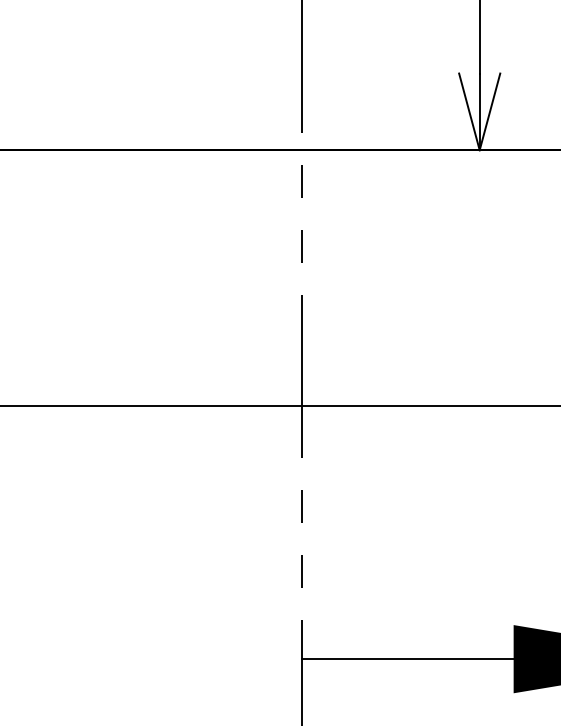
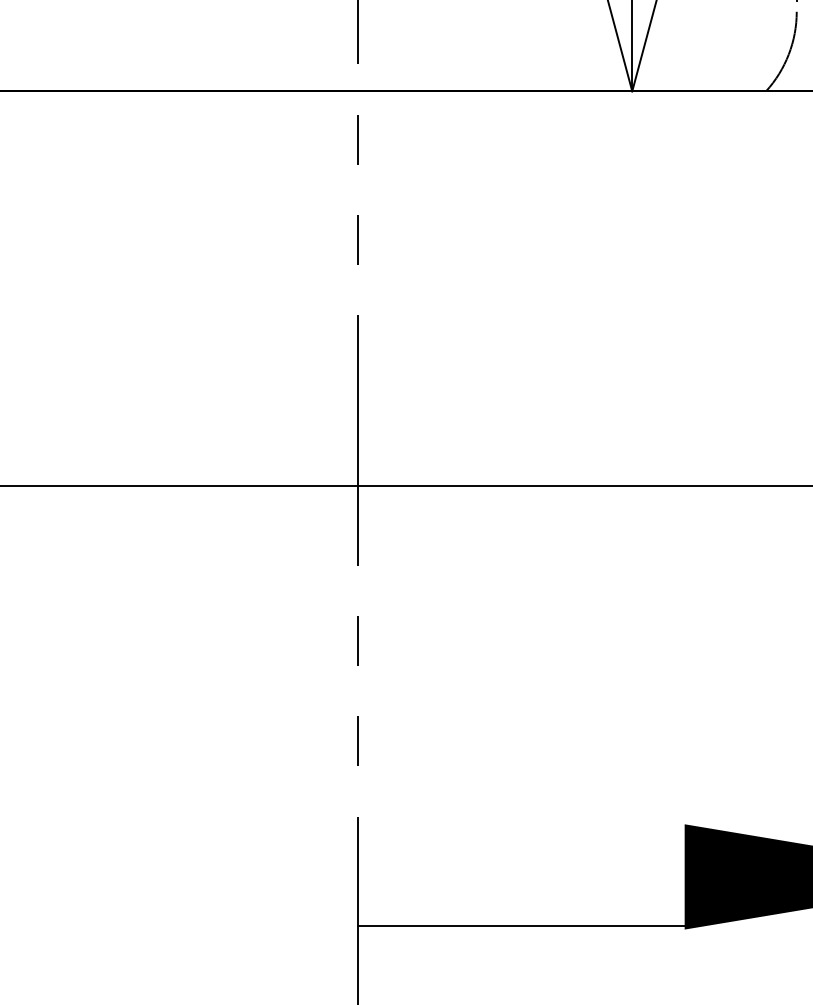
line: (407, 659) -> (520, 926), moved

